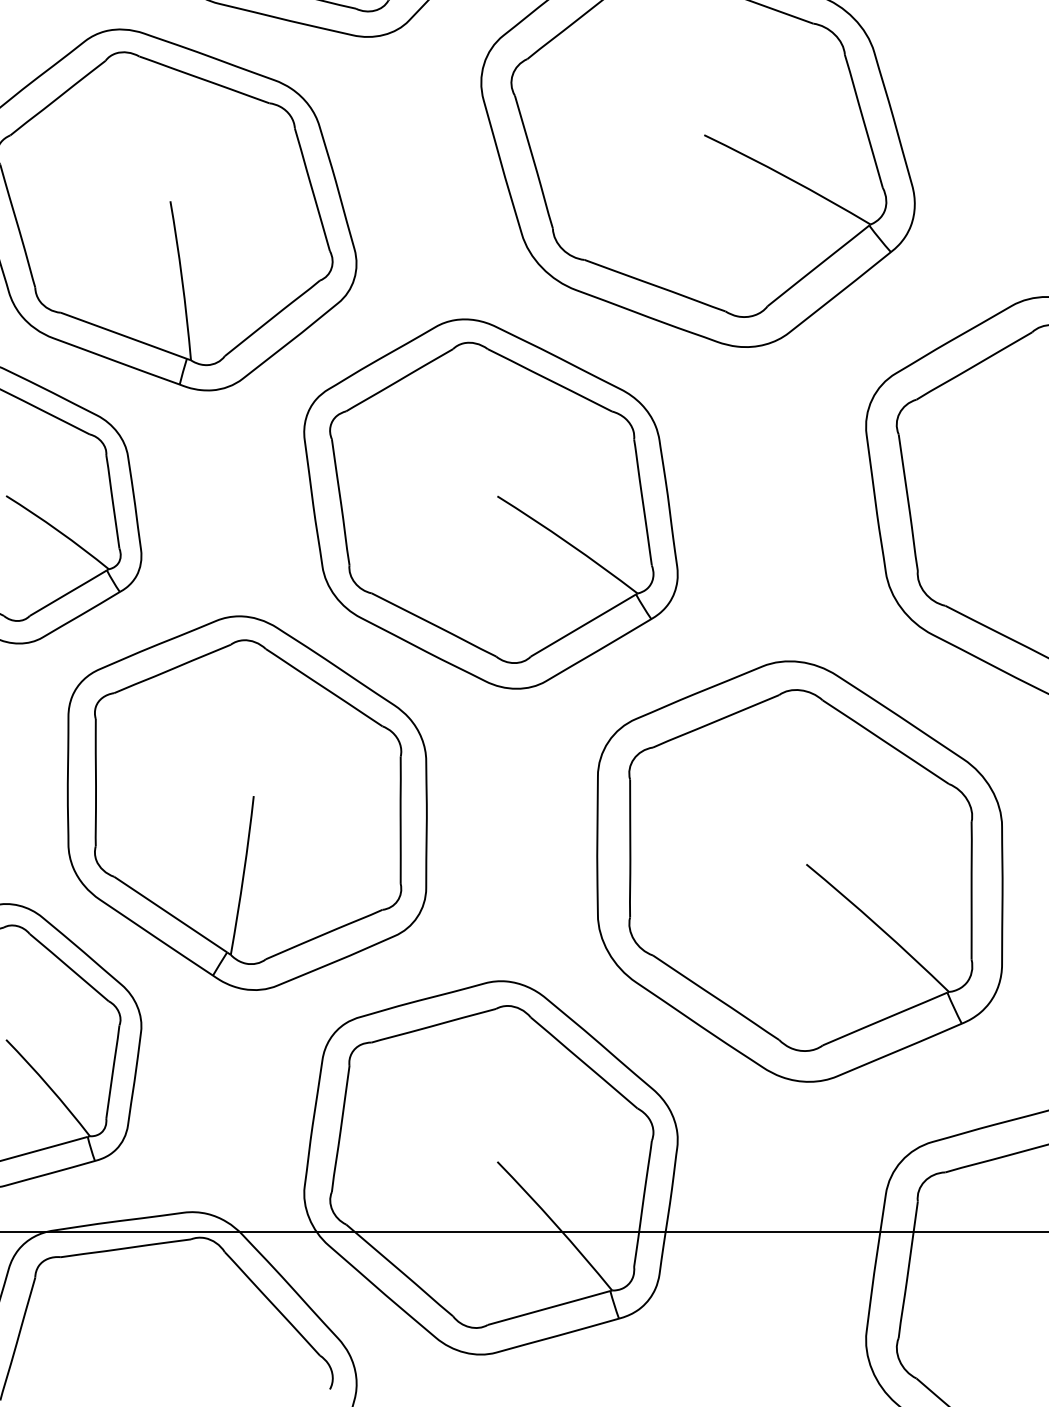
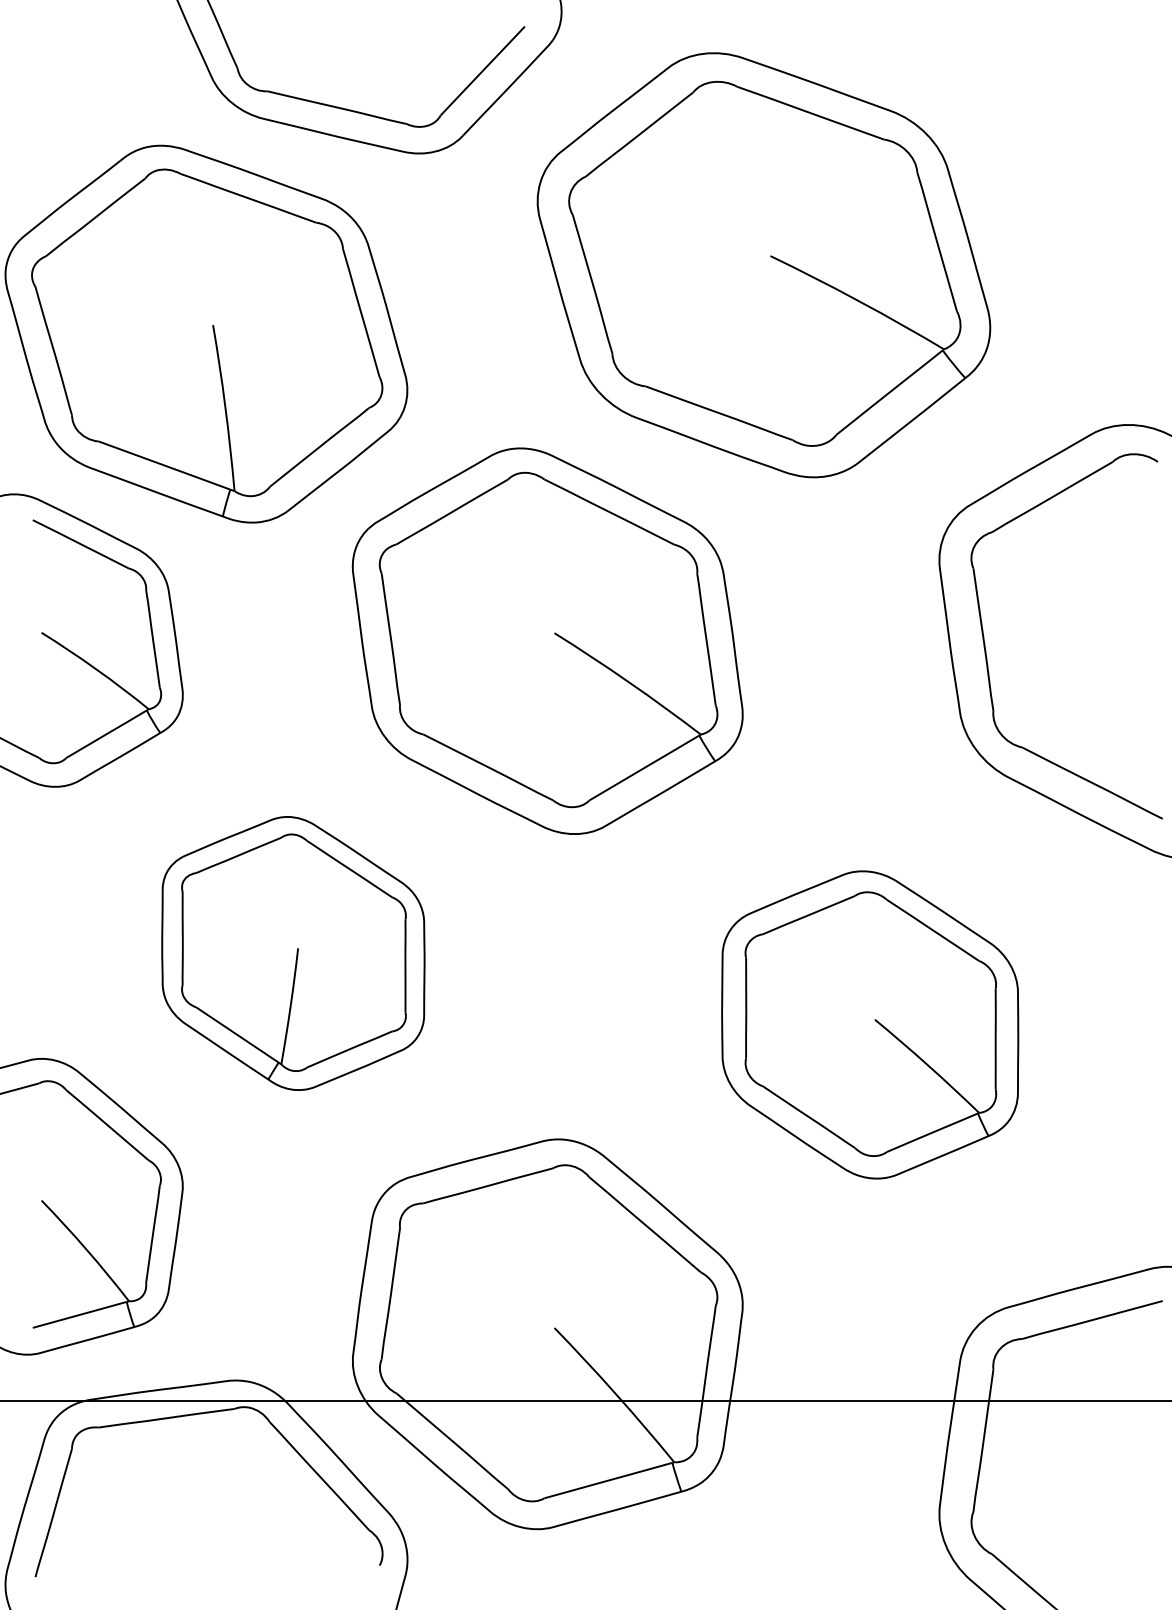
part: (247, 803) -> (293, 953), size x0.7
part: (799, 871) -> (869, 1024), size x0.7

